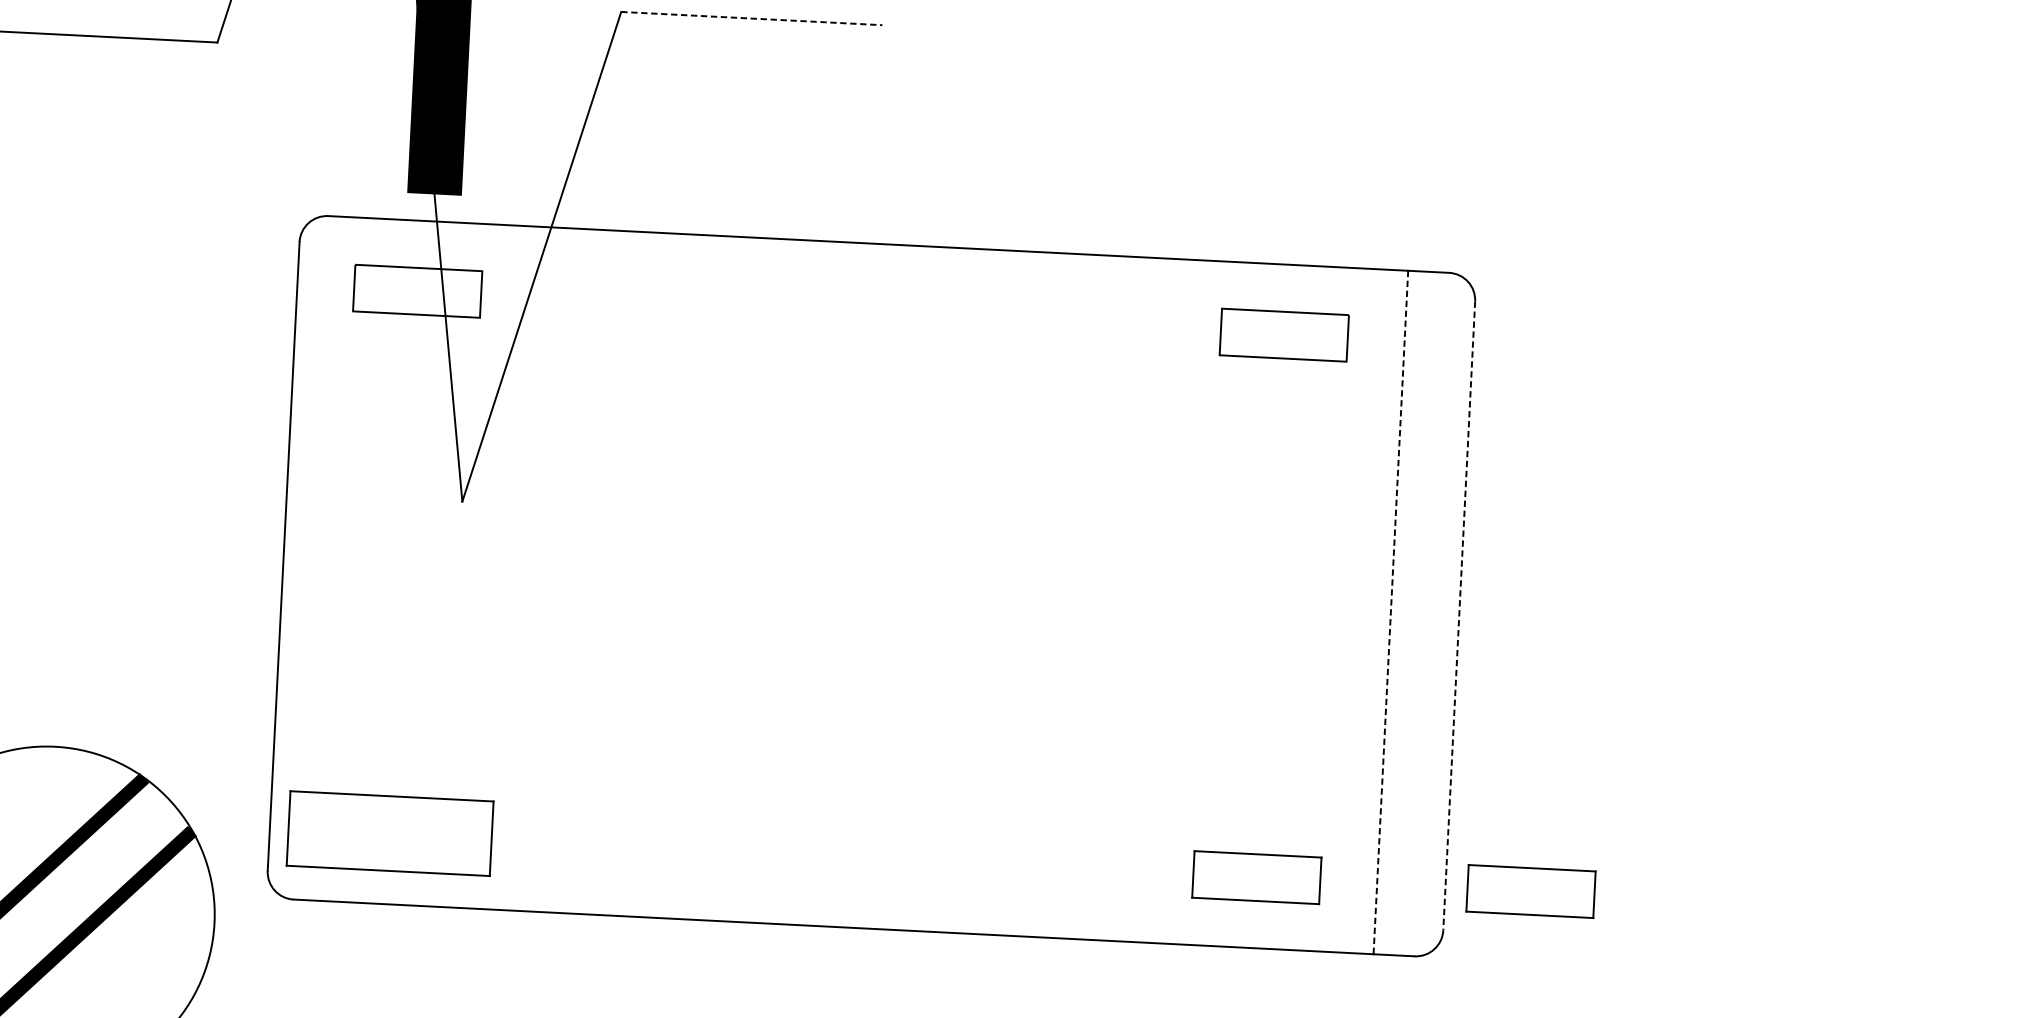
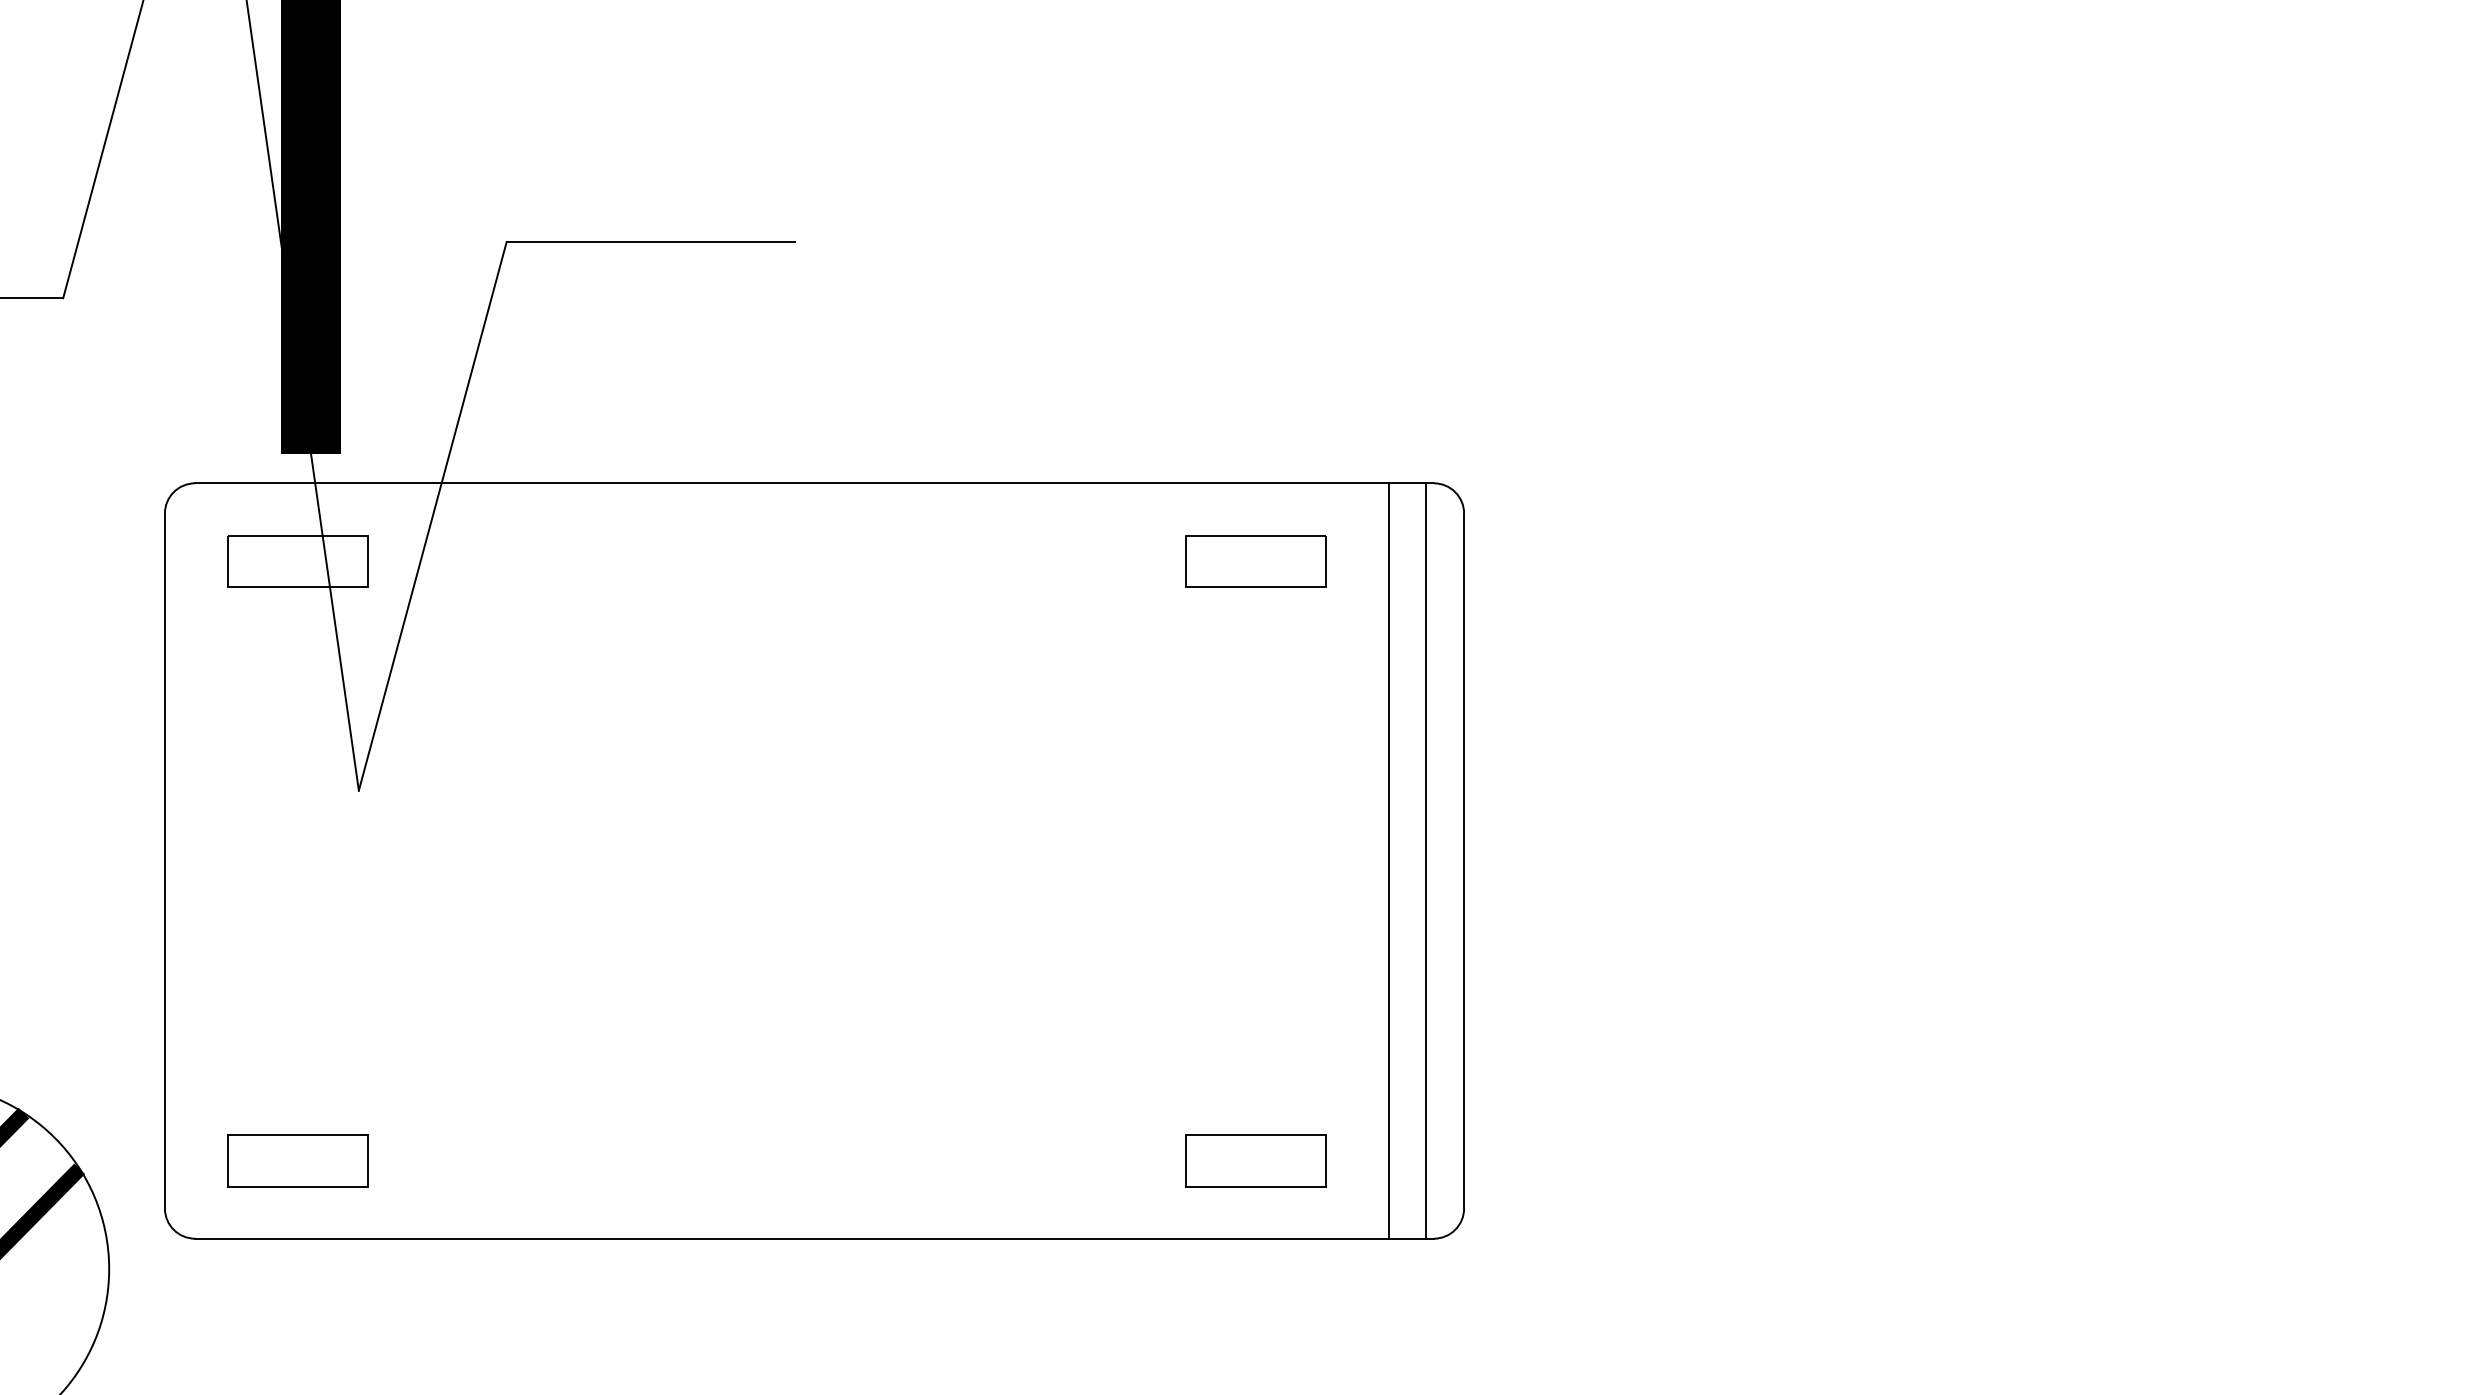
line: (752, 18) -> (651, 241), dashed -> solid
line: (1390, 612) -> (1388, 861), dashed -> solid
line: (1425, 613) -> (1426, 860), added
line: (1459, 616) -> (1464, 861), dashed -> solid
part: (389, 833) -> (297, 1160), size x0.62
part: (1530, 891) -> (1558, 1160), removed

